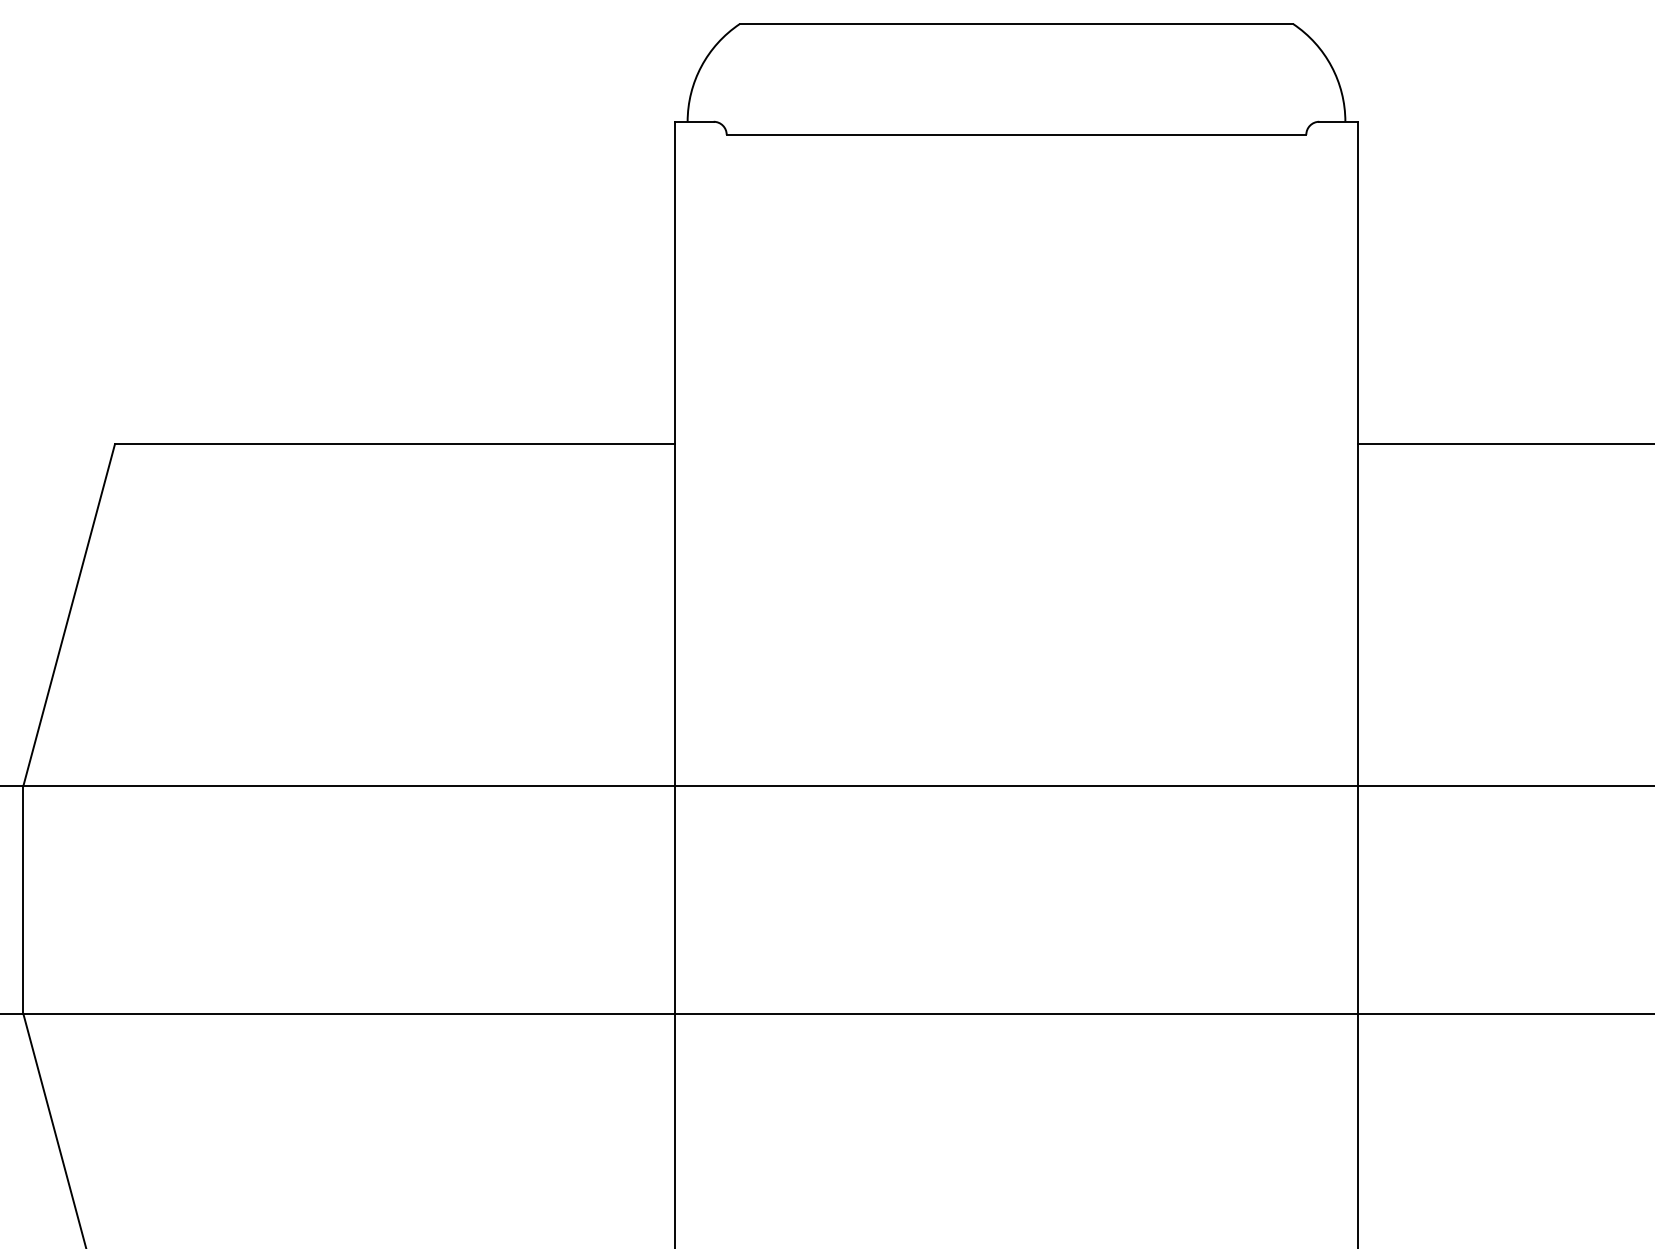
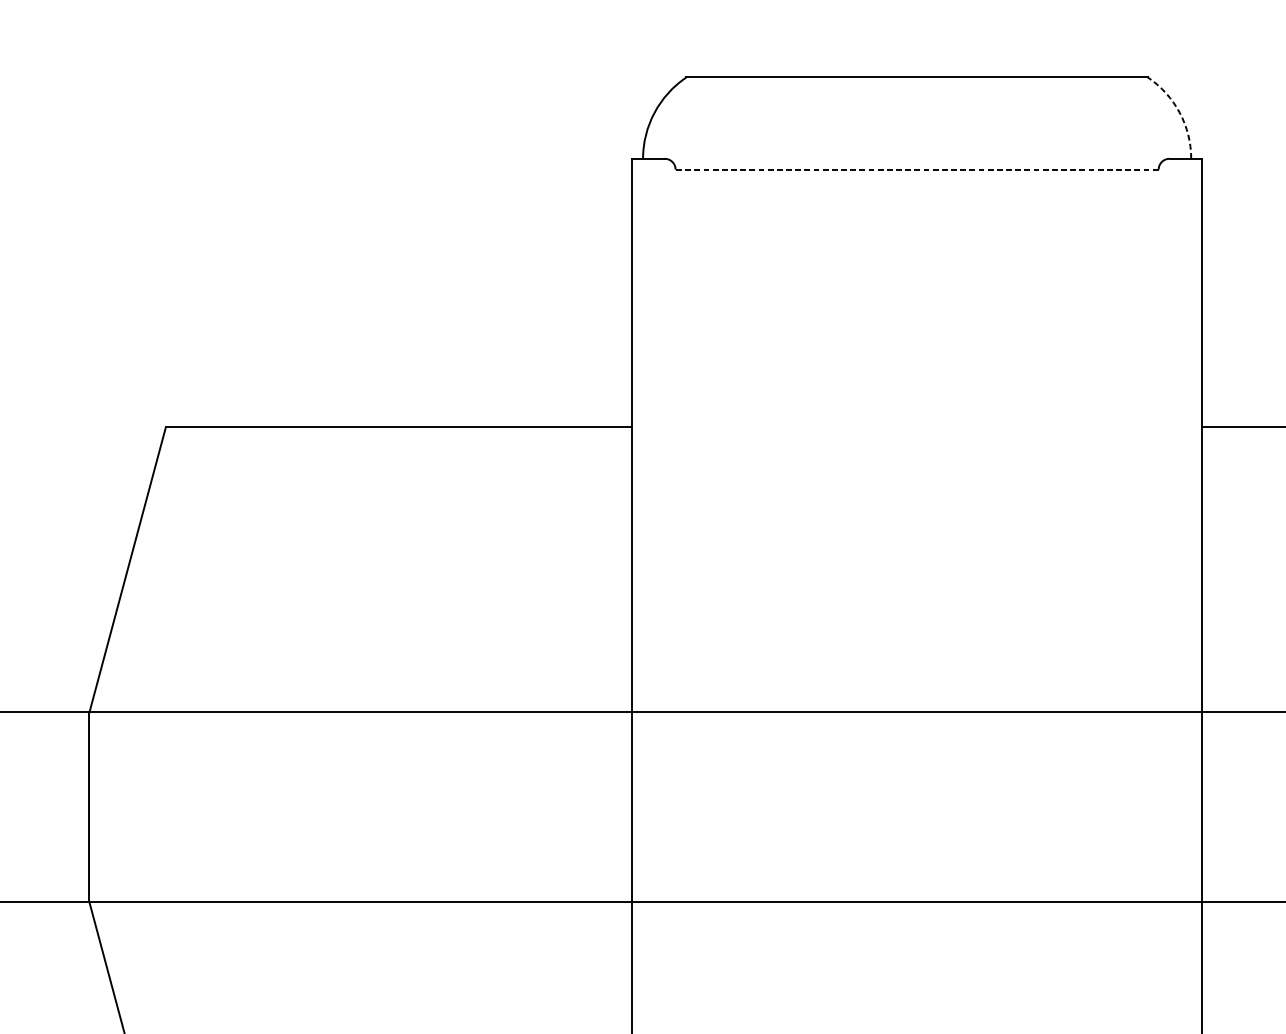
arc: (1331, 66) -> (1179, 112), solid -> dashed
line: (1016, 134) -> (917, 169), solid -> dashed

